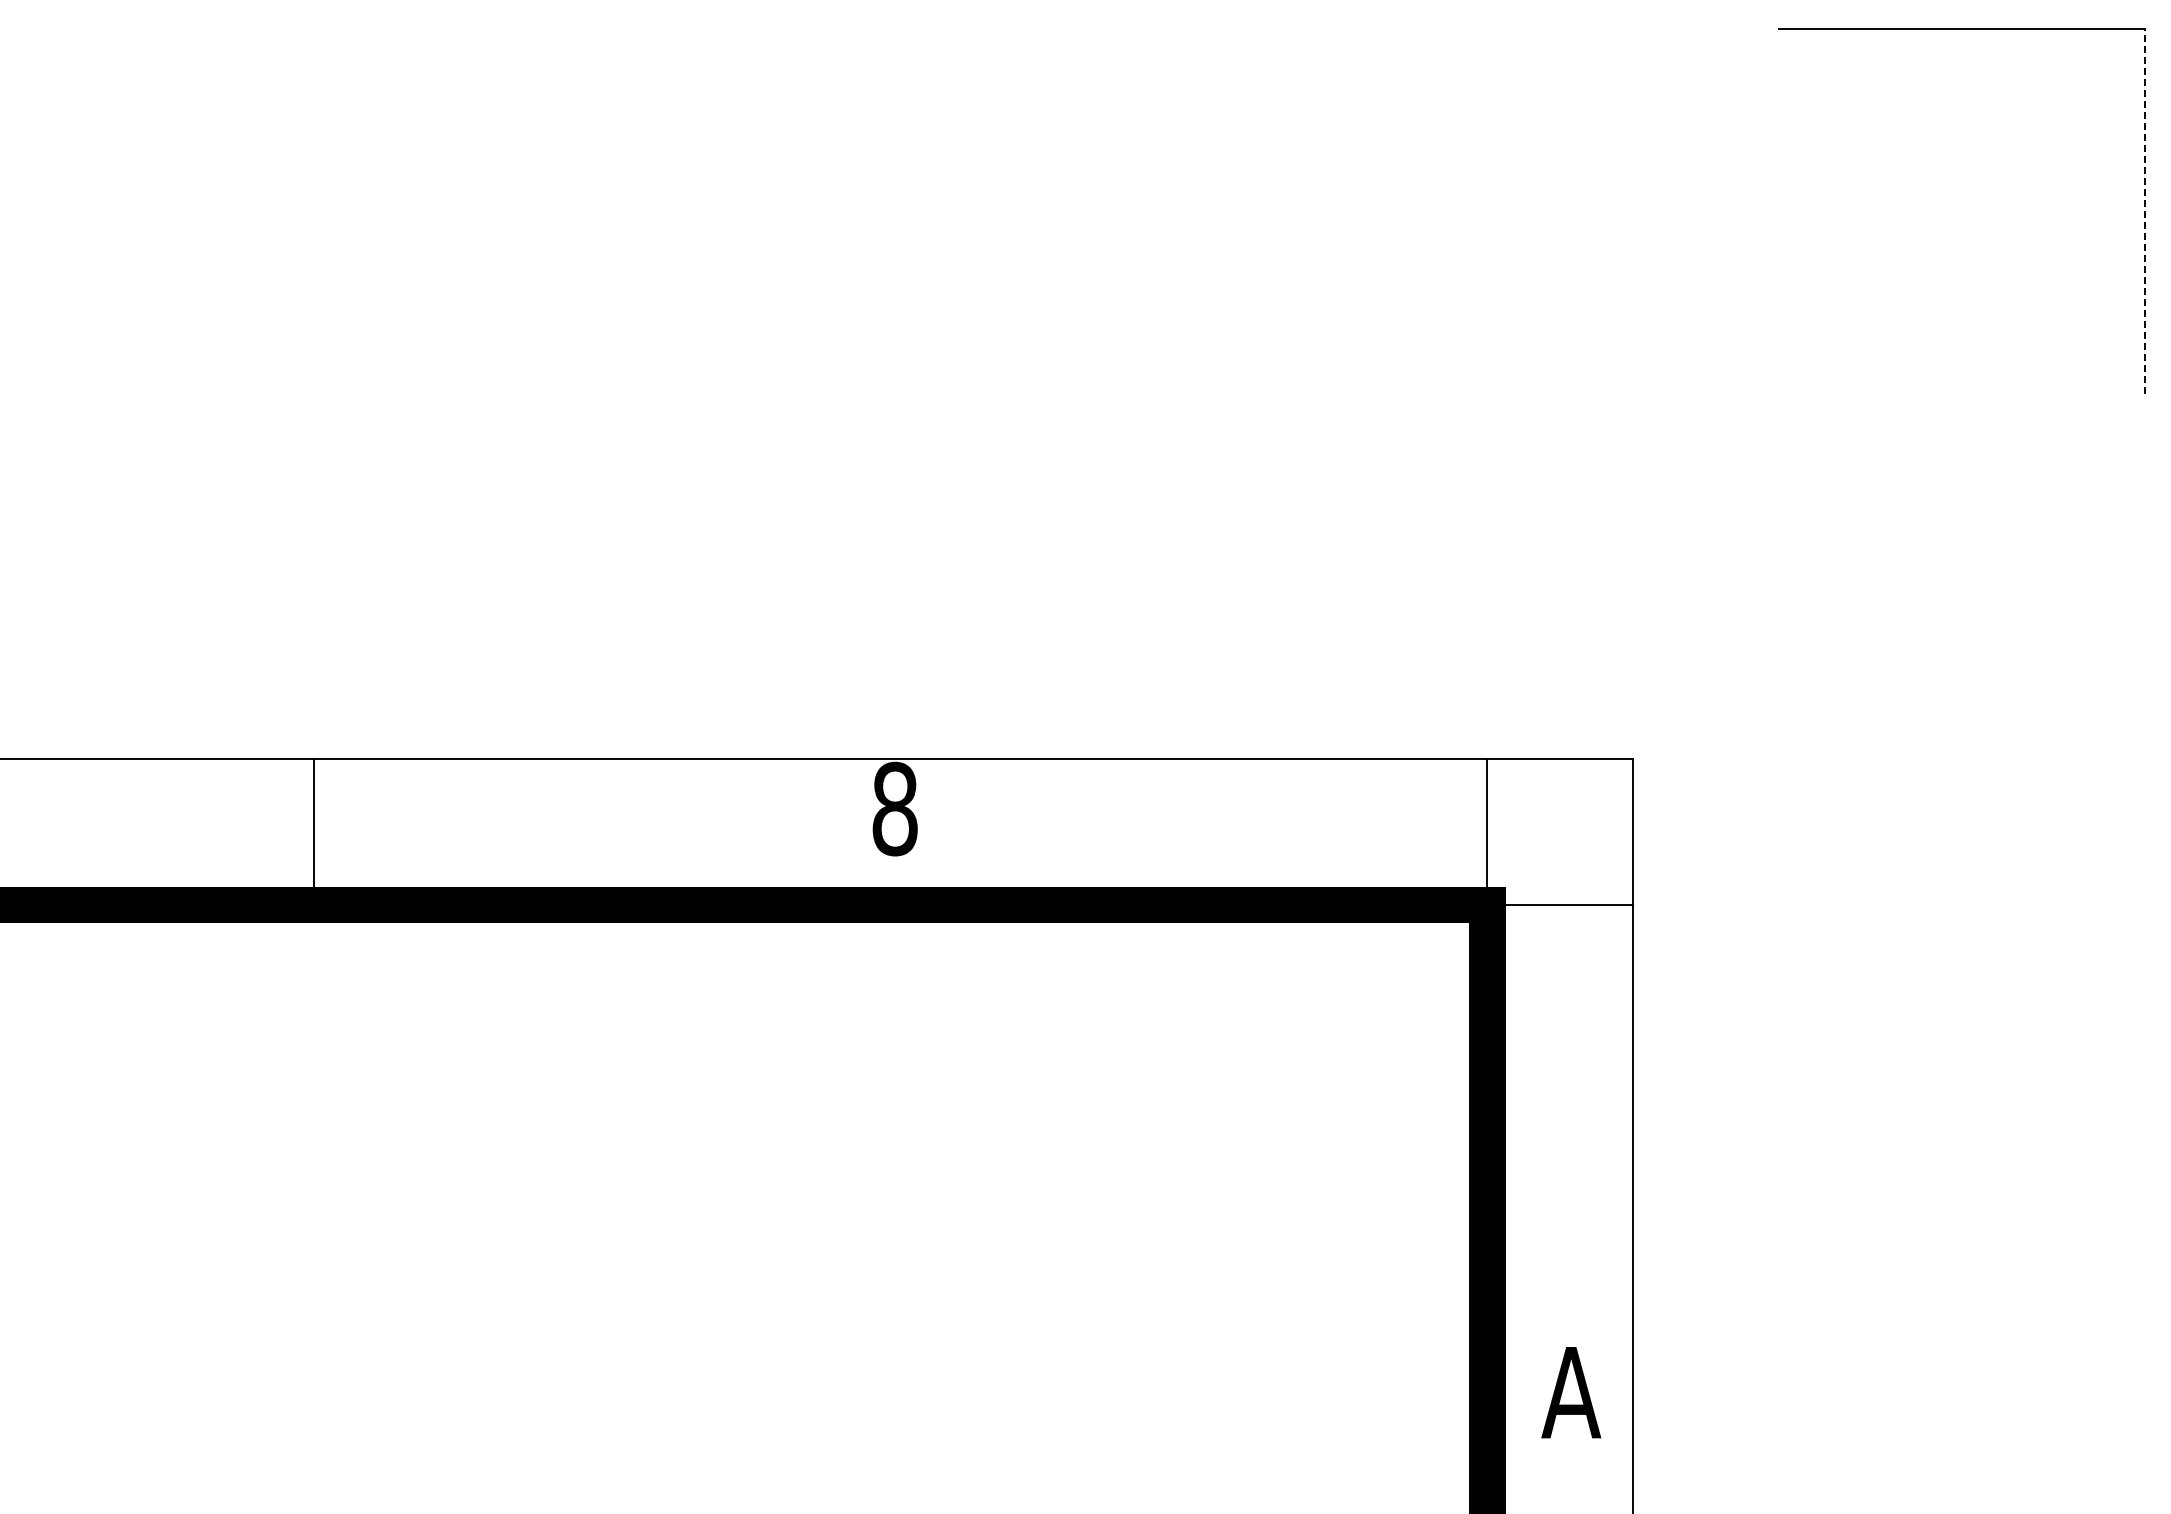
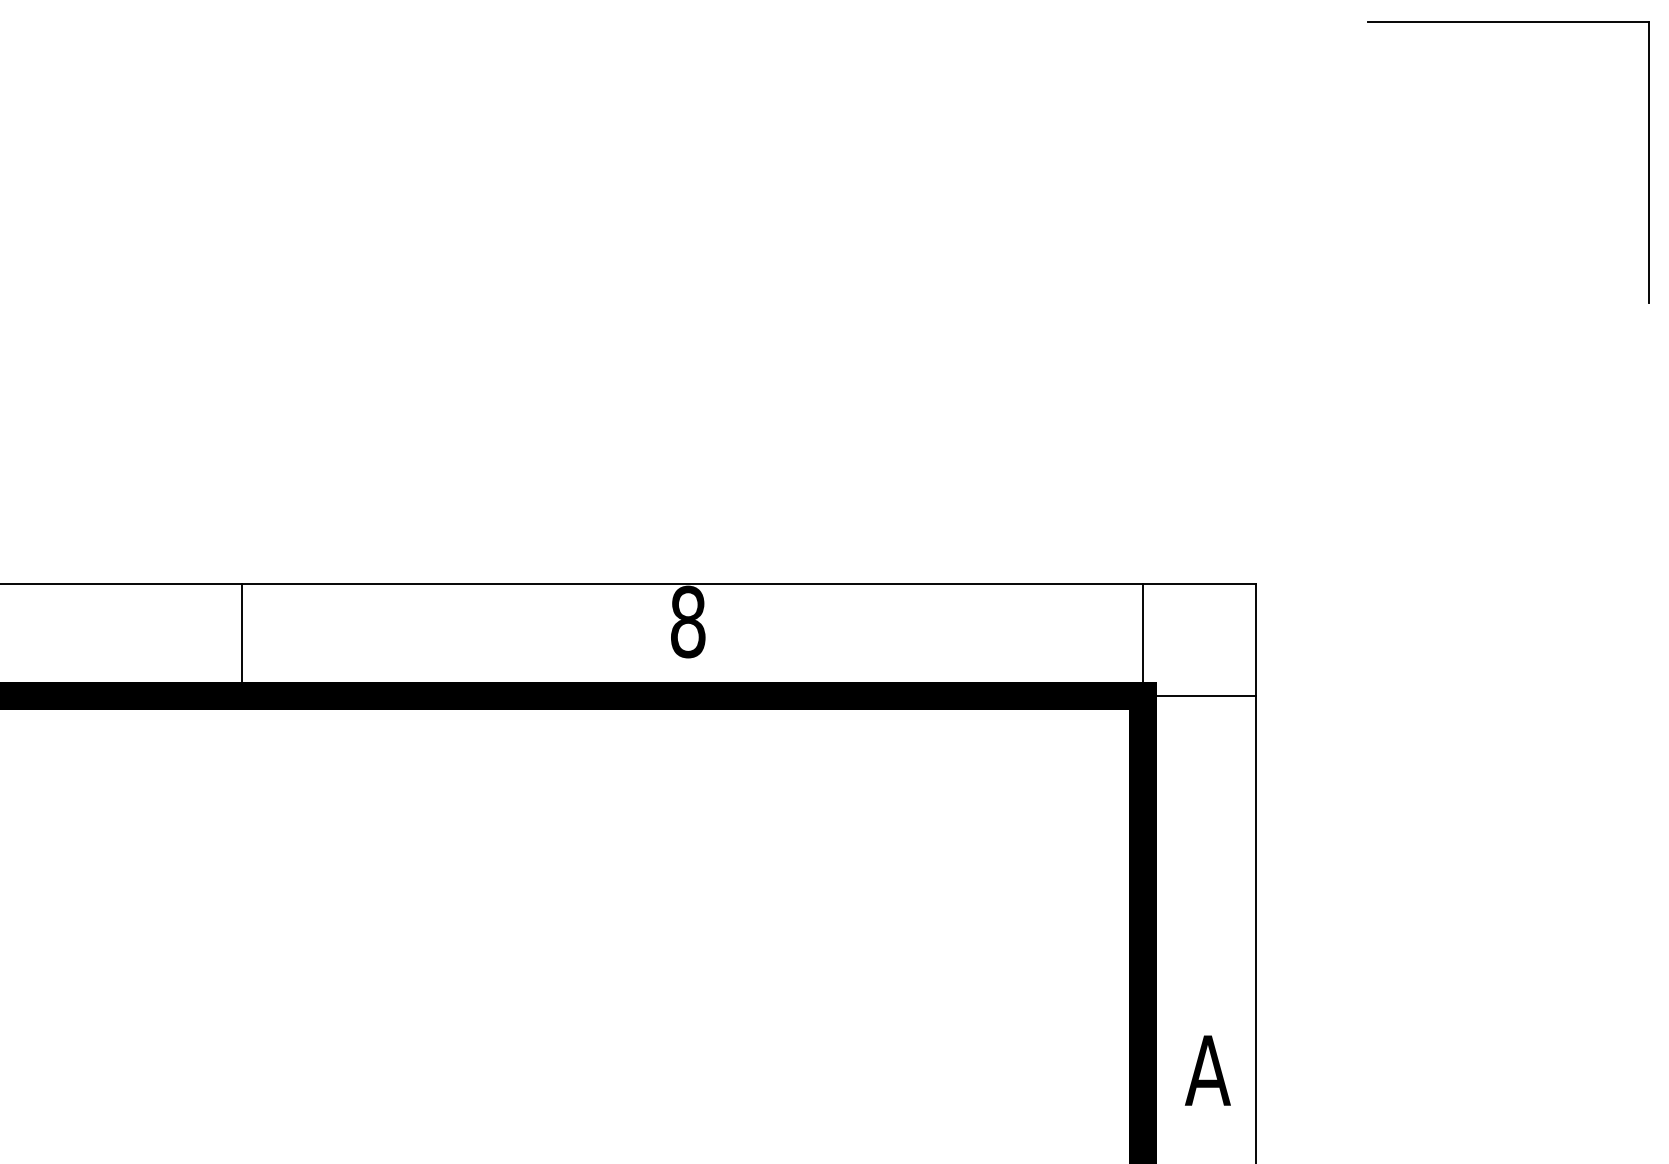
line: (2144, 211) -> (1648, 162), dashed -> solid

